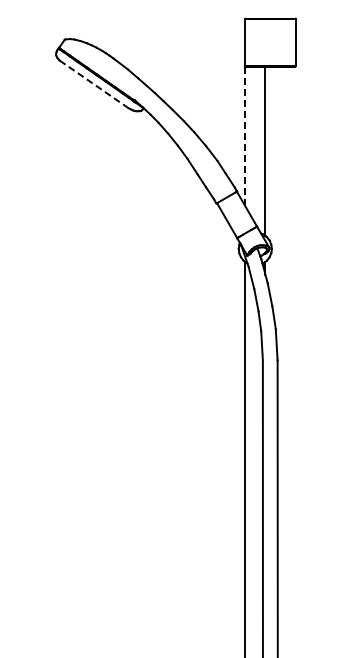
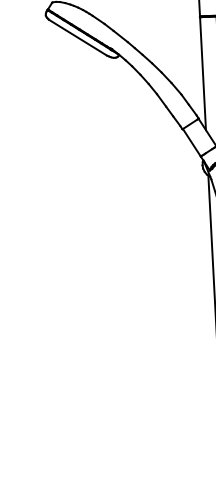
line: (94, 84) -> (78, 37), dashed -> solid
line: (245, 136) -> (203, 73), dashed -> solid

